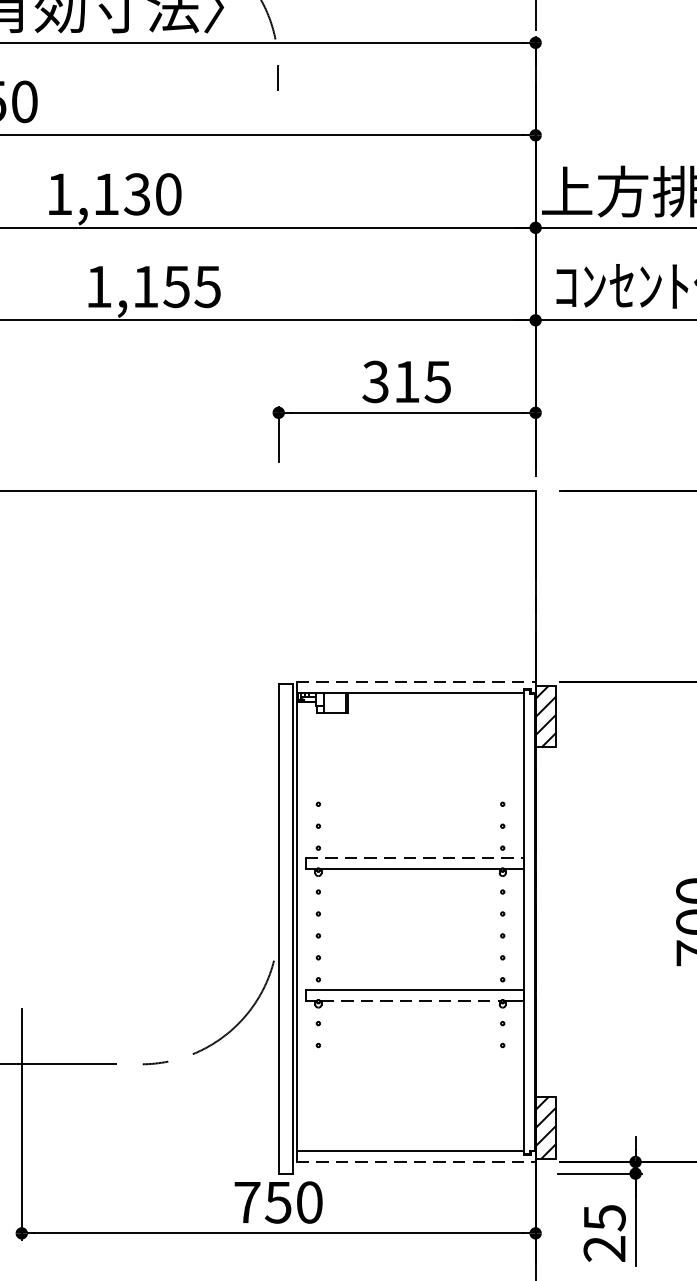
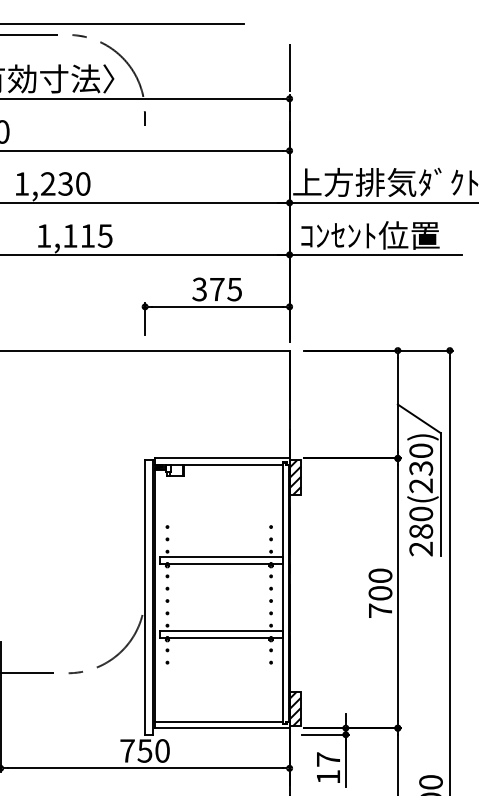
text: (106, 193) -> (48, 183), 1,130 -> 1,230
text: (176, 285) -> (87, 235), 1,155 -> 1,115
text: (407, 381) -> (217, 289), 315 -> 375
line: (416, 682) -> (222, 458), dashed -> solid
line: (416, 858) -> (222, 557), dashed -> solid
line: (410, 1000) -> (219, 637), dashed -> solid
line: (416, 1162) -> (222, 728), dashed -> solid
text: (604, 1233) -> (328, 768), 25 -> 17

